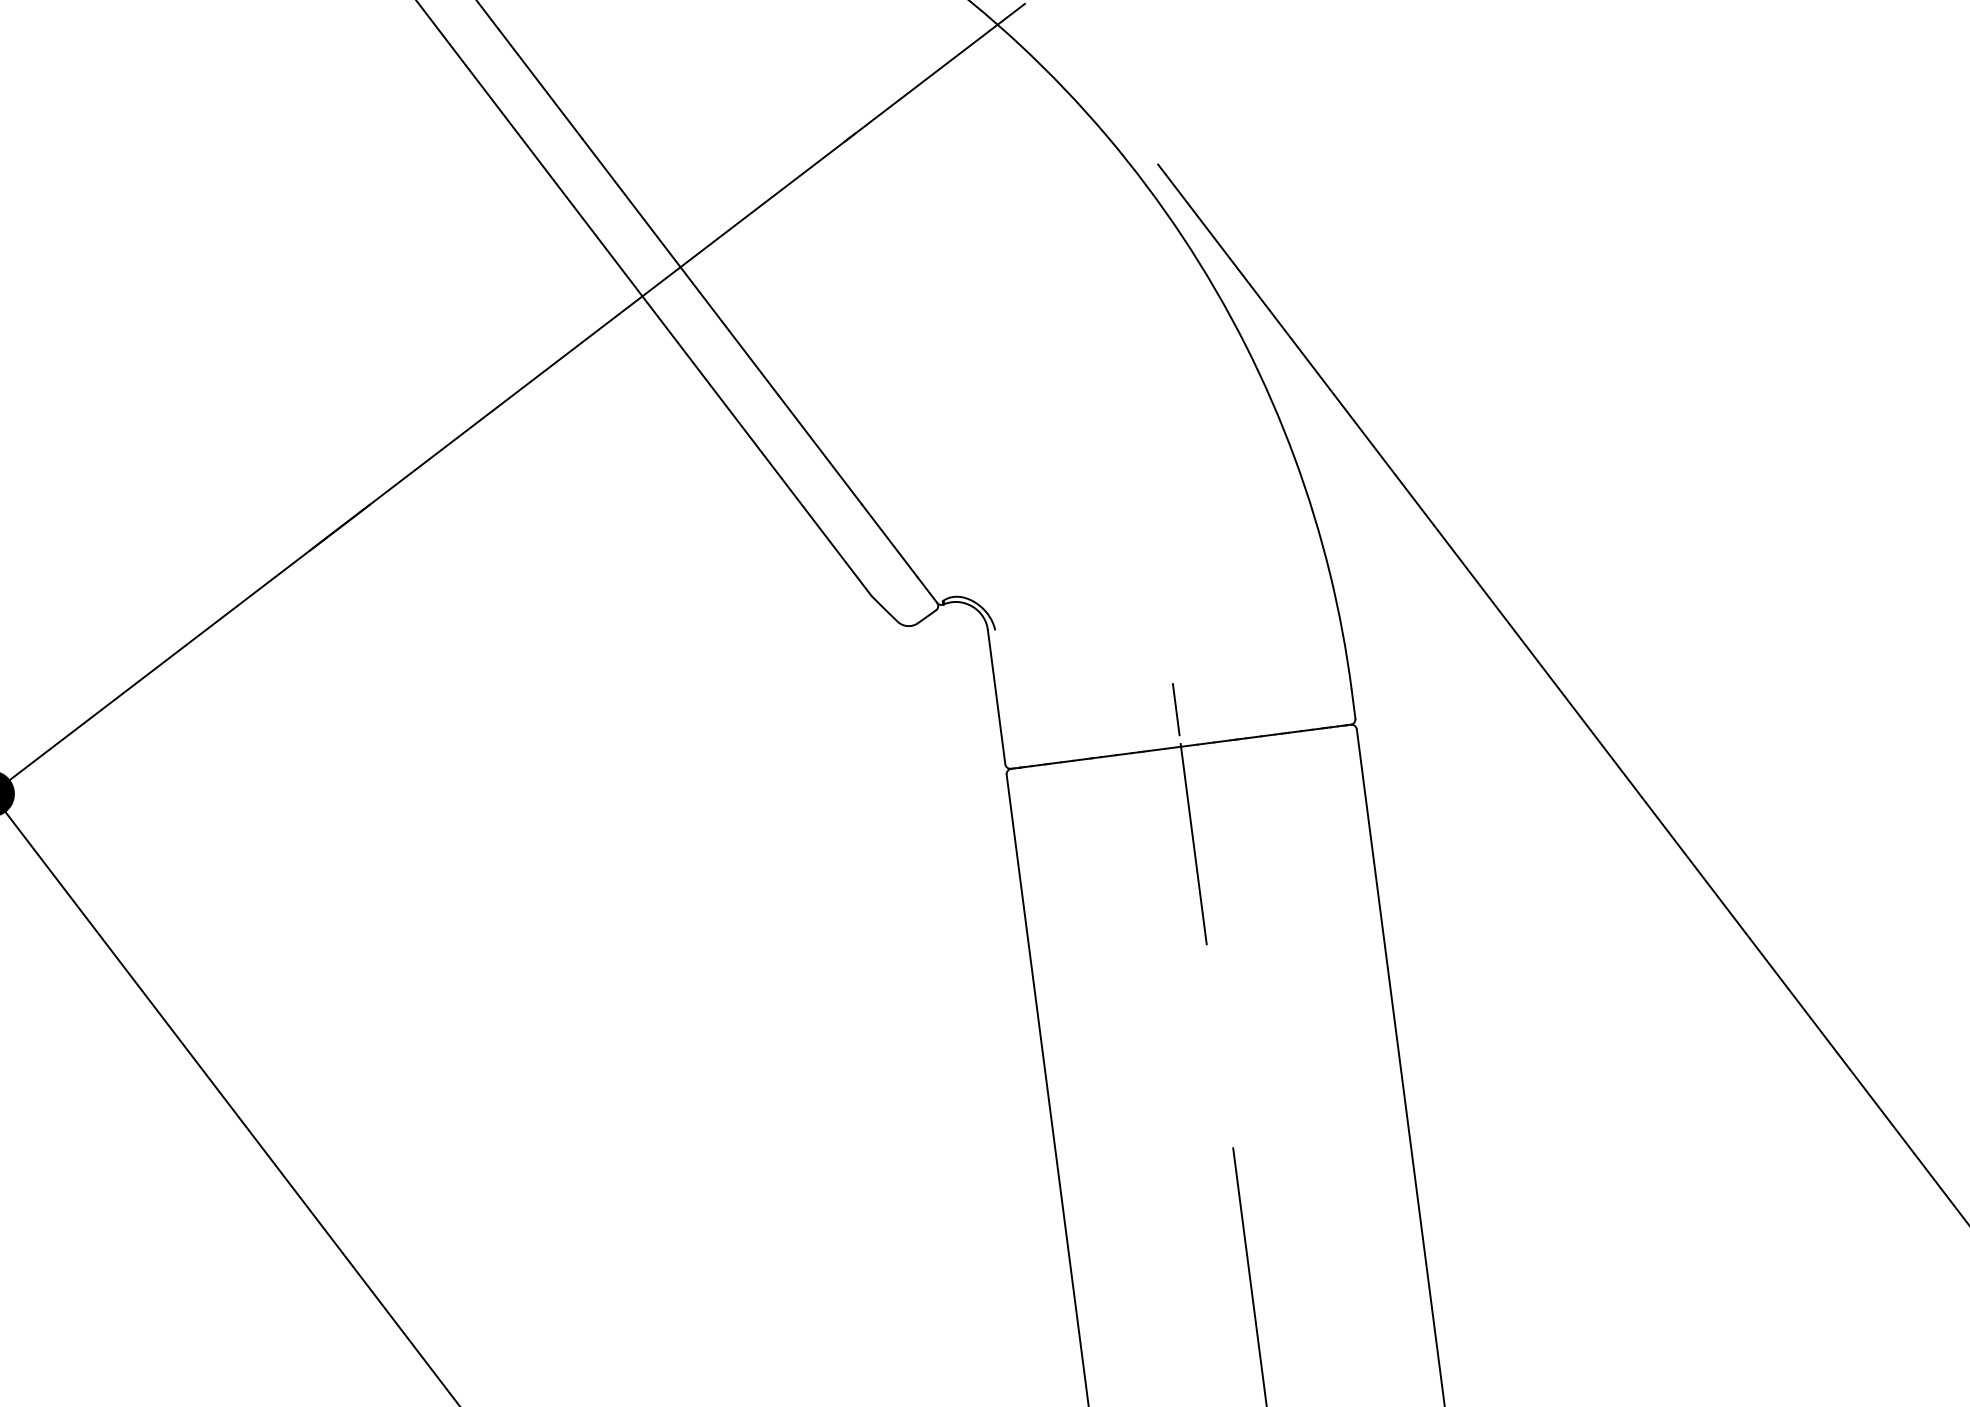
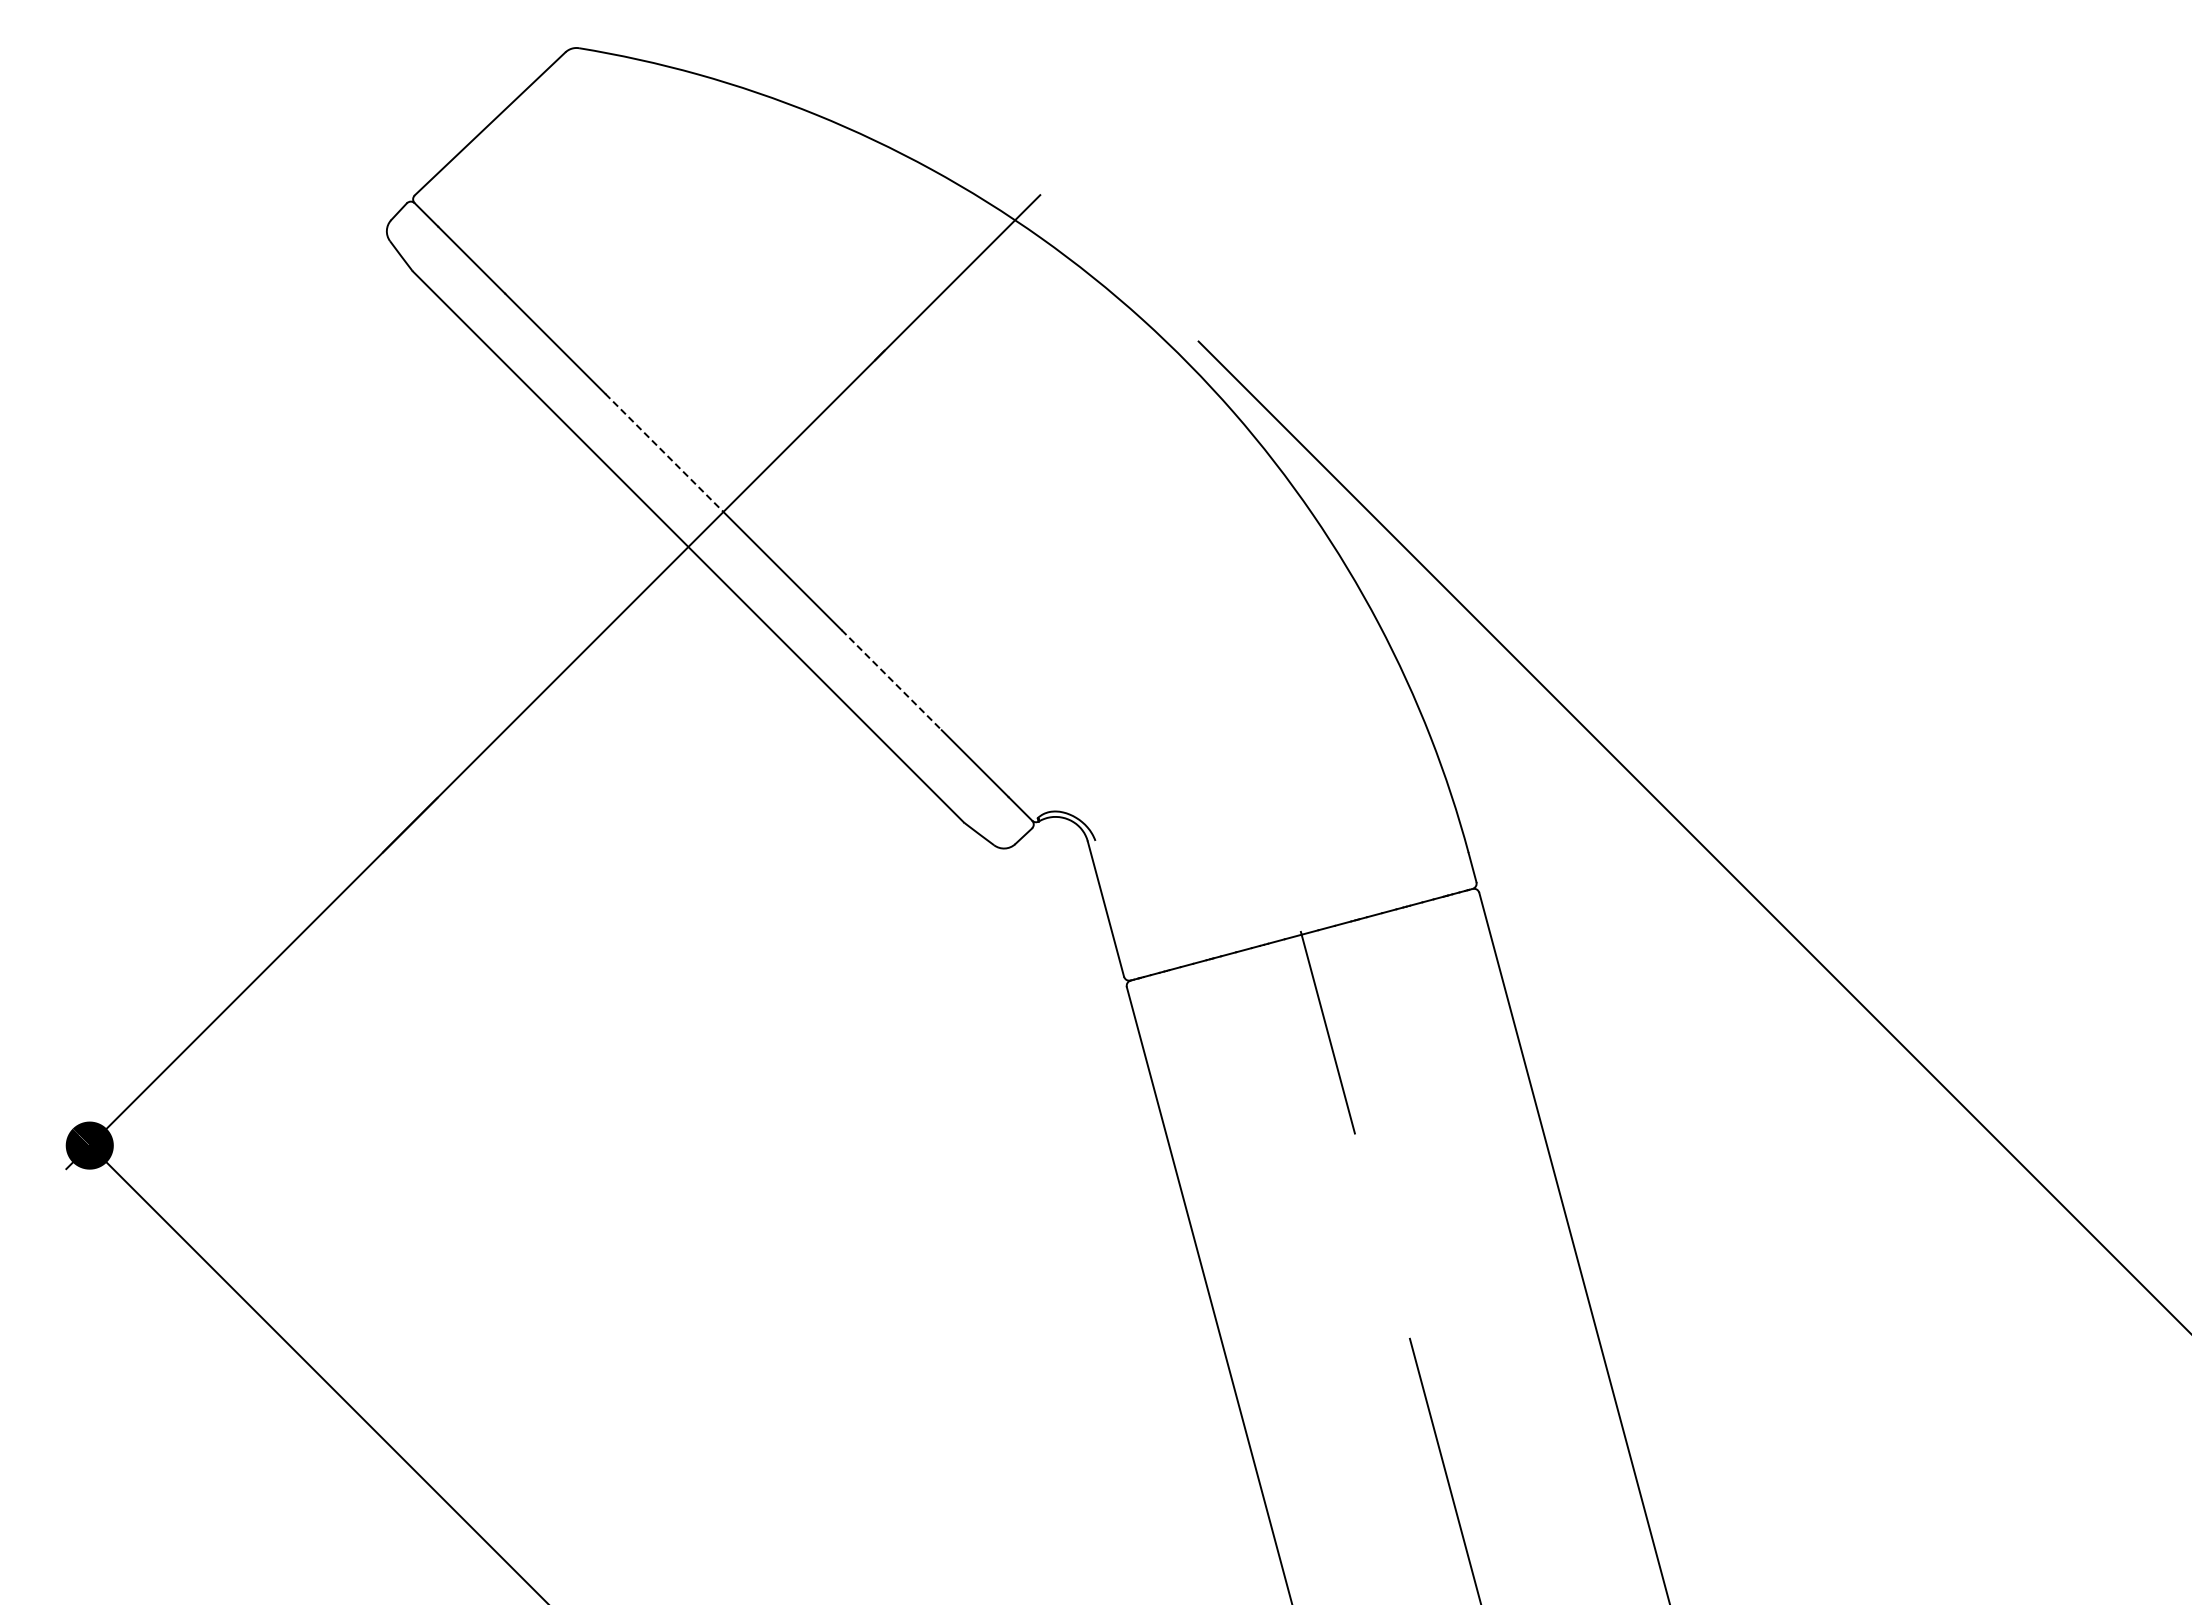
line: (631, 202) -> (664, 452), solid -> dashed
line: (820, 450) -> (891, 680), solid -> dashed
line: (1176, 709) -> (1291, 897), removed

